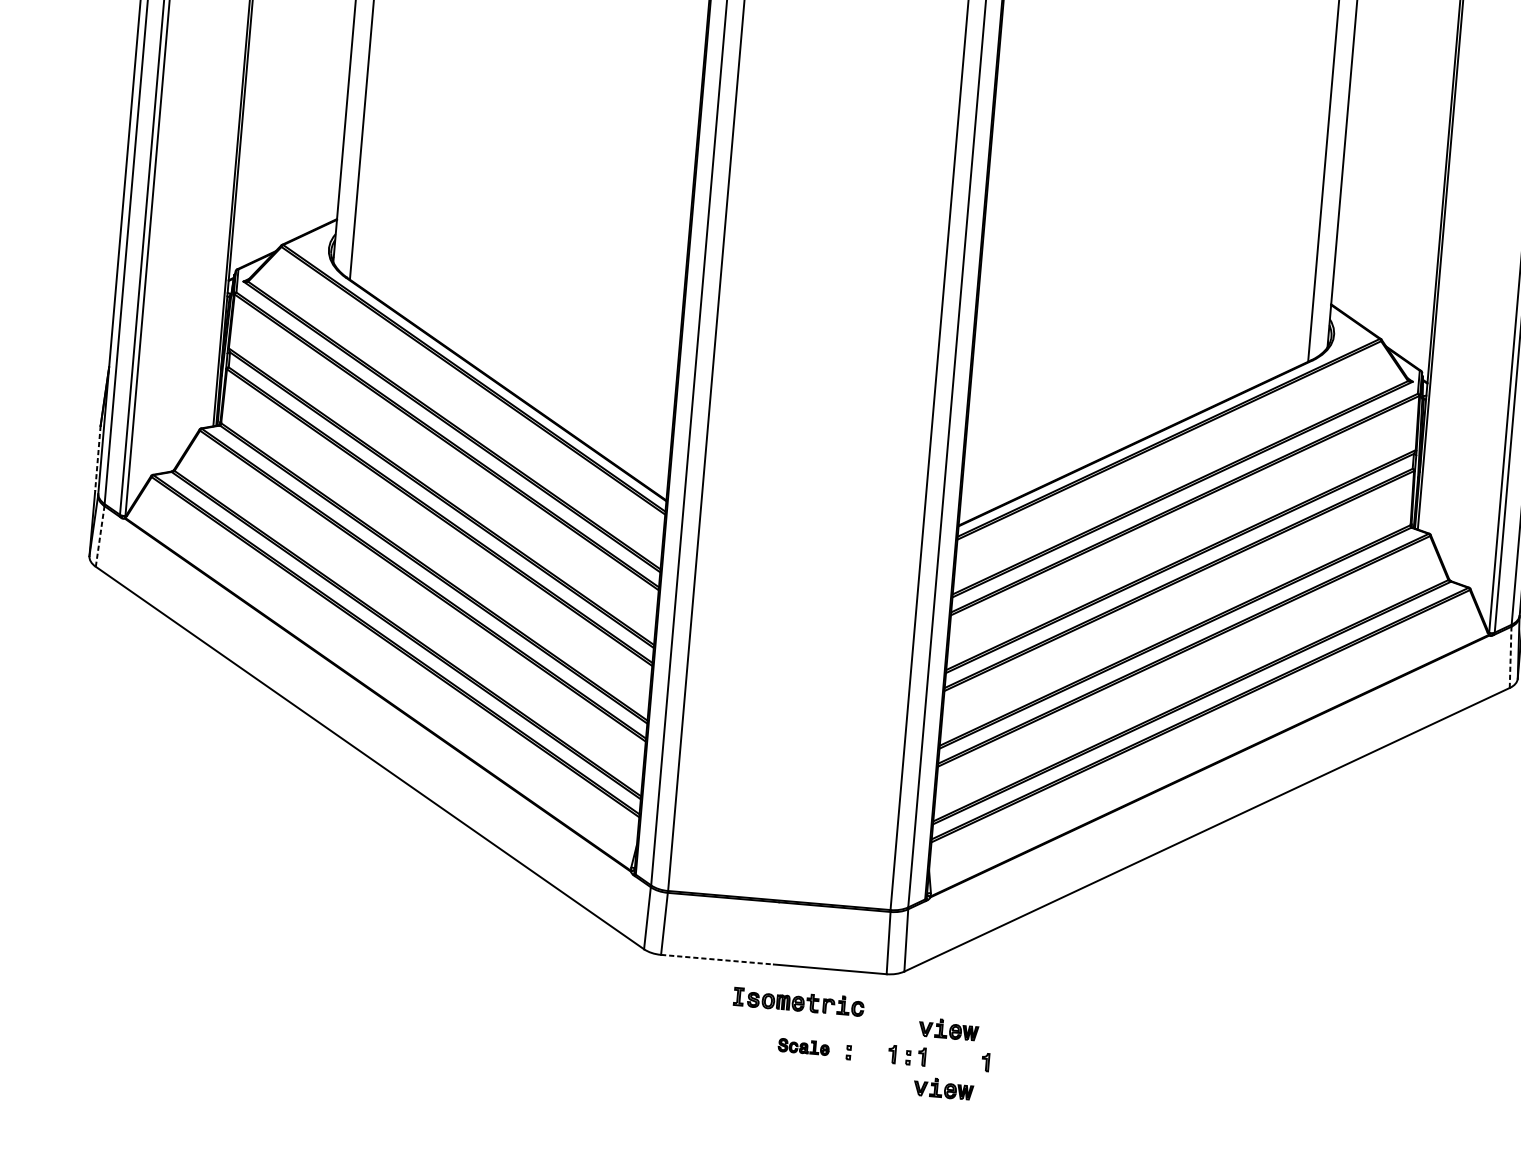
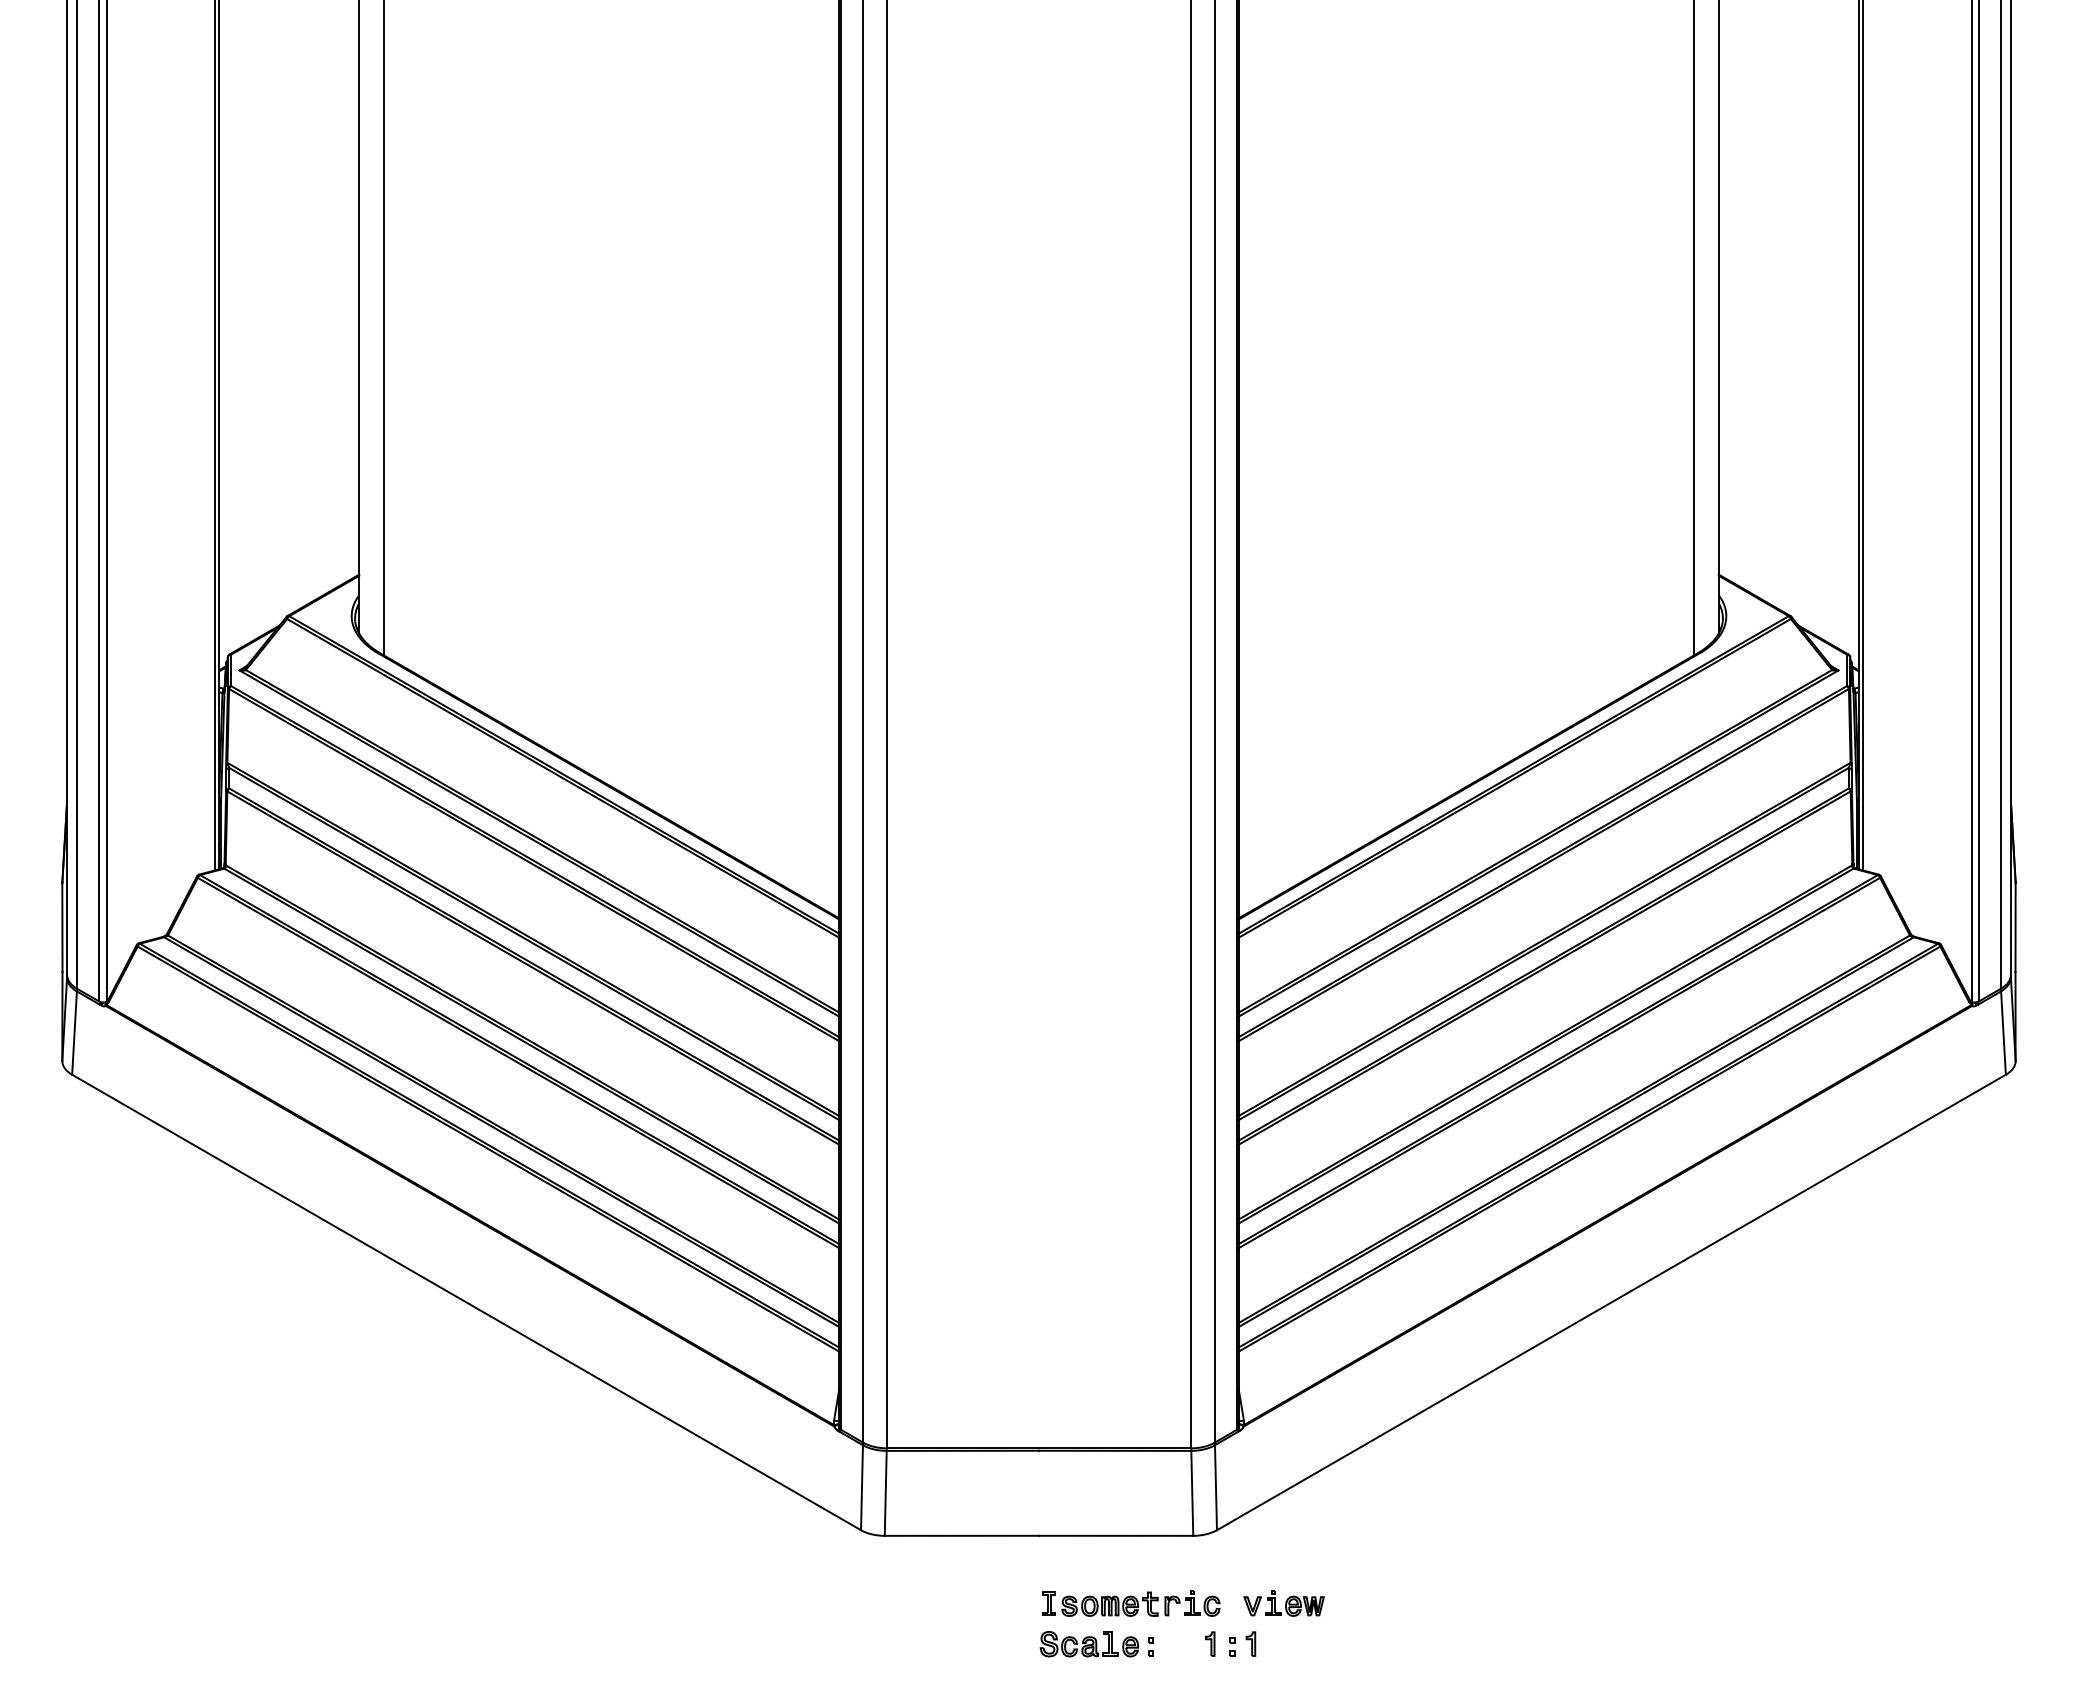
line: (97, 458) -> (62, 927), dashed -> solid
line: (100, 536) -> (74, 1033), dashed -> solid
line: (1510, 657) -> (2003, 1033), dashed -> solid
line: (717, 959) -> (962, 1535), dashed -> solid
part: (799, 1001) -> (1131, 1603), moved
part: (803, 1047) -> (1088, 1644), size x1.43
part: (985, 1061) -> (1337, 1643), removed
part: (943, 1088) -> (1283, 1684), removed

